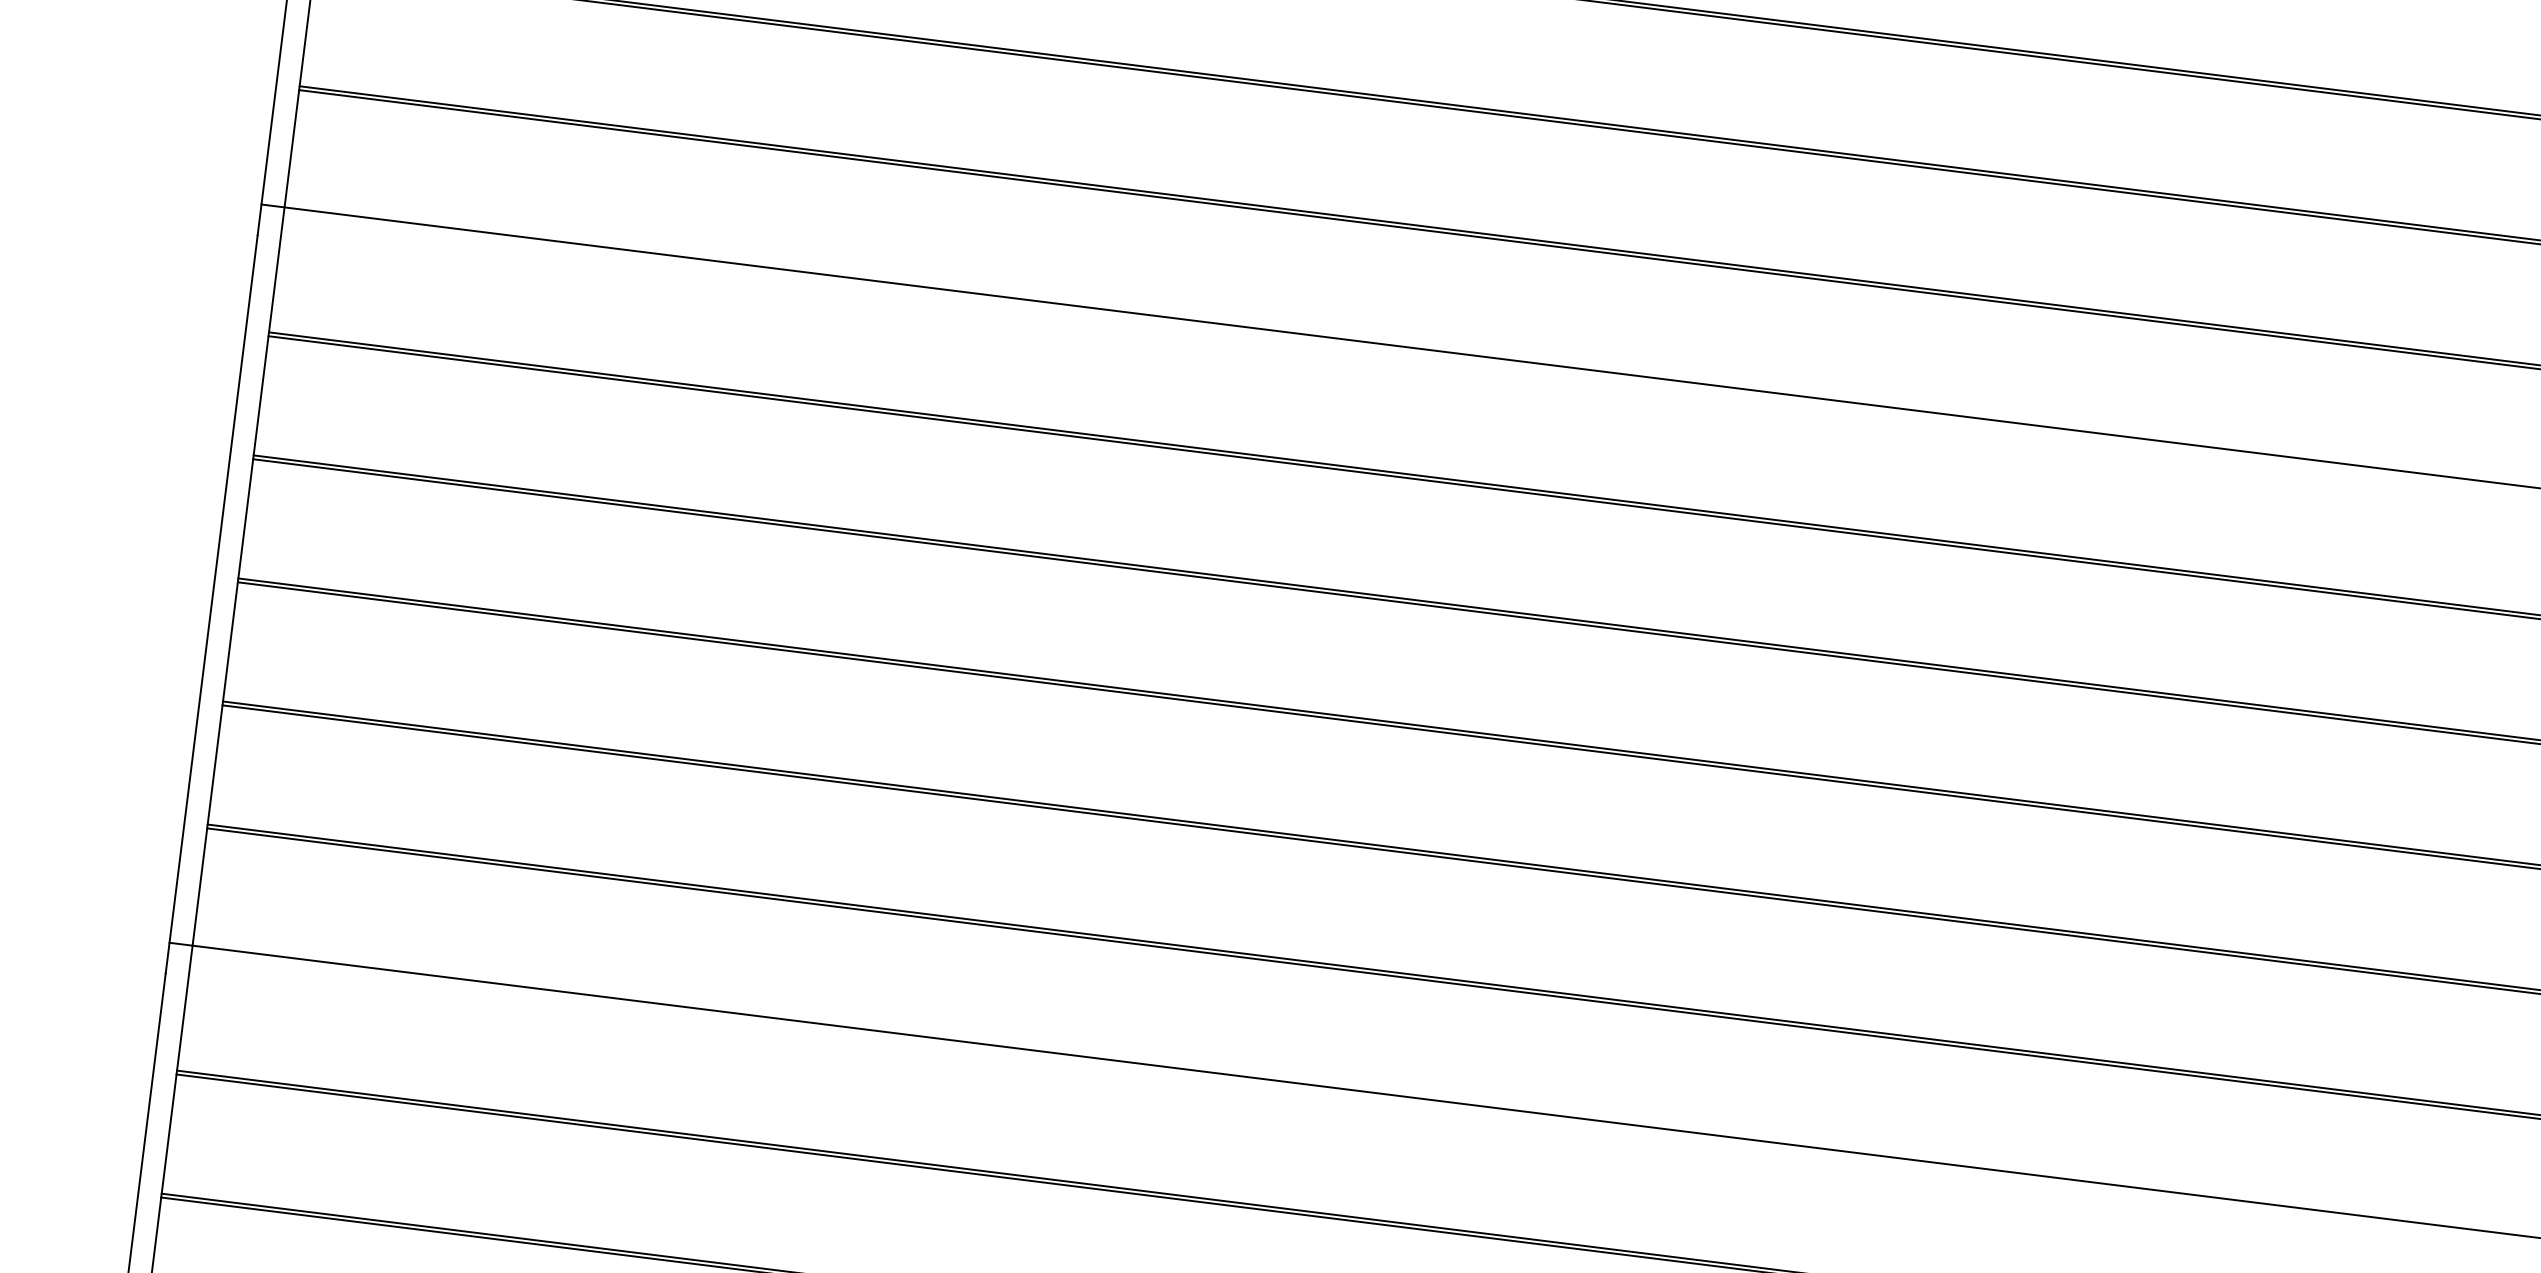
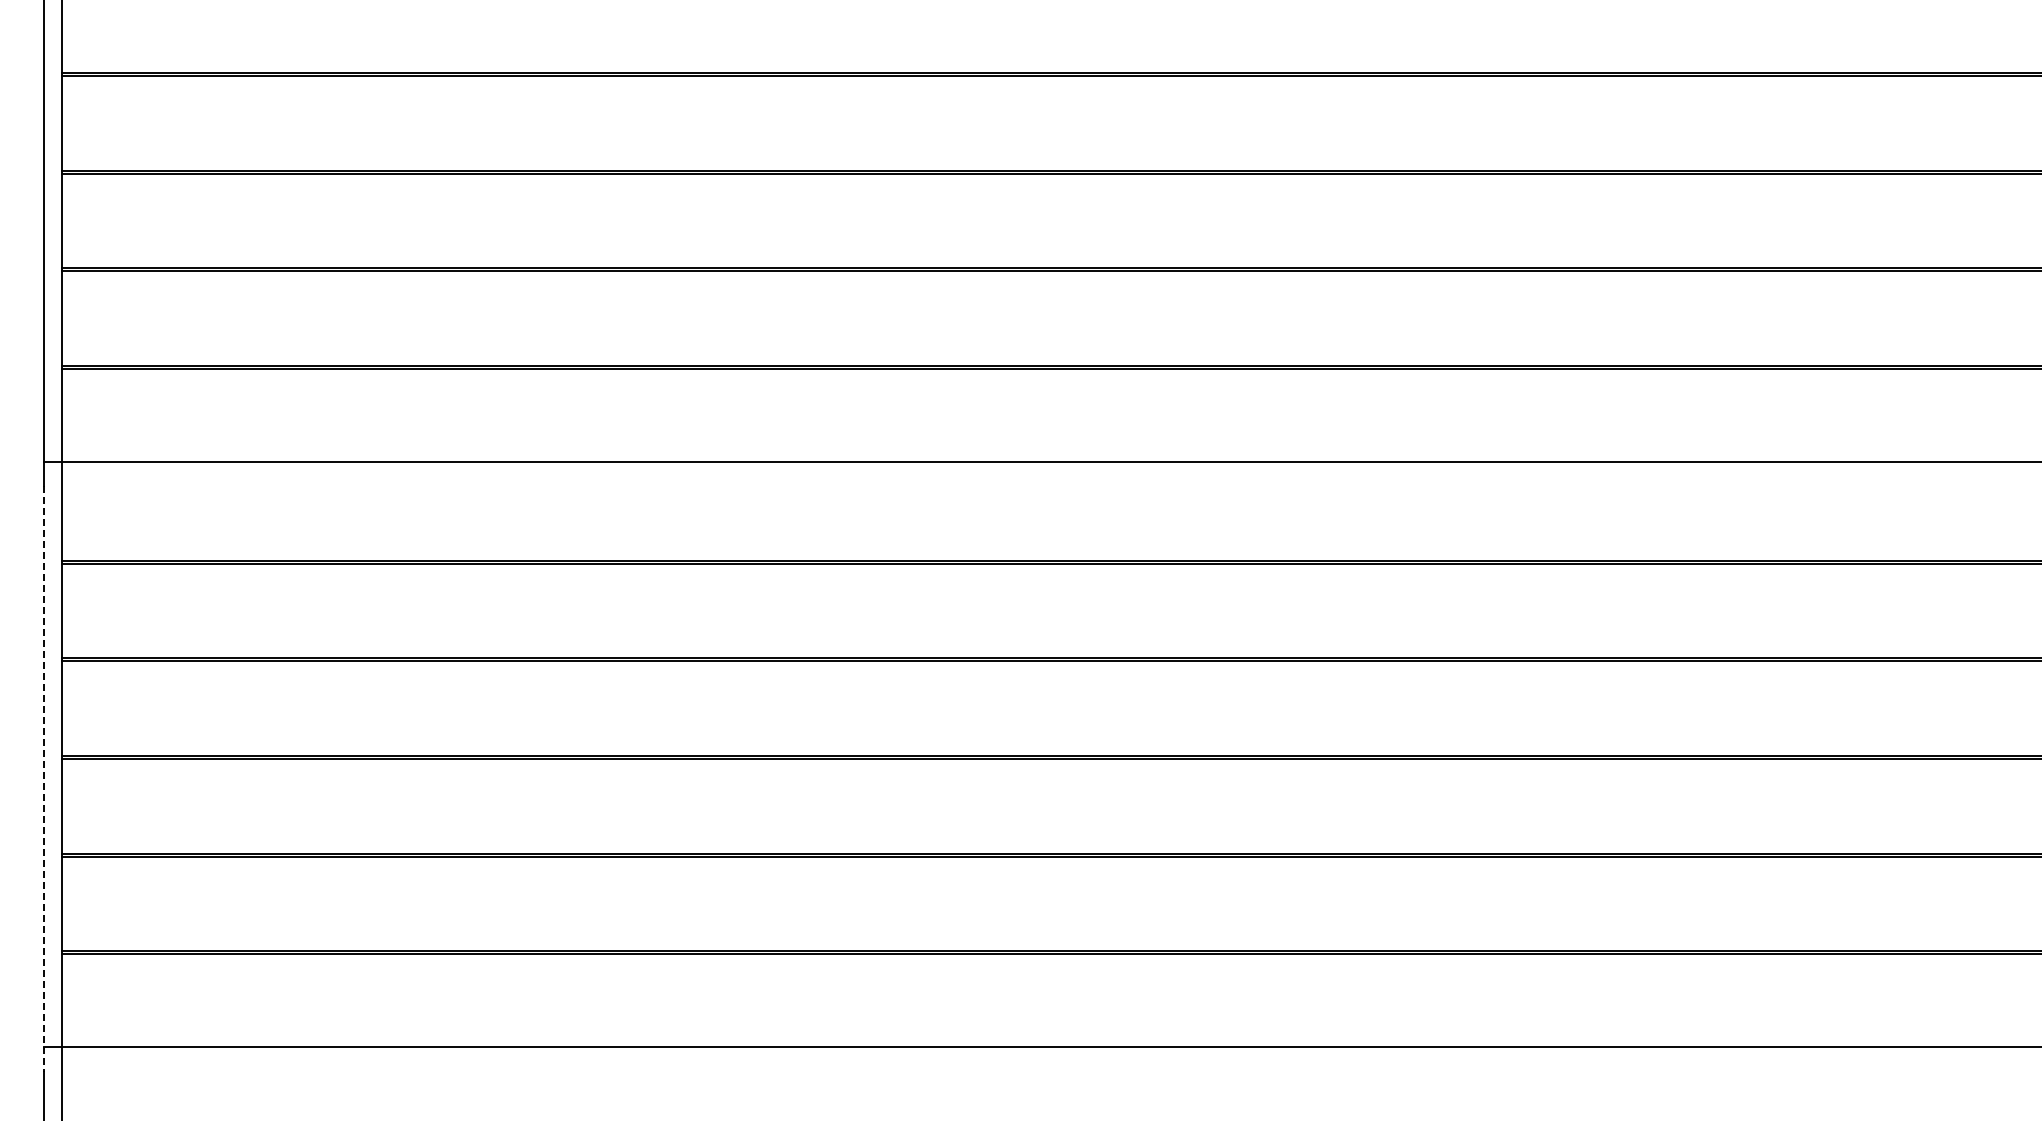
line: (212, 604) -> (44, 778), solid -> dashed

